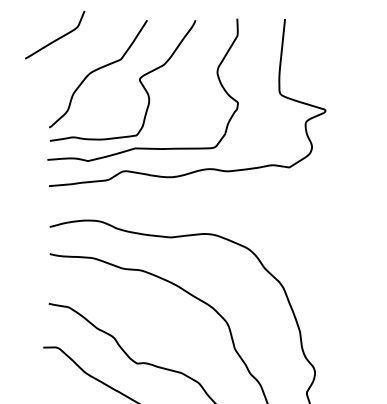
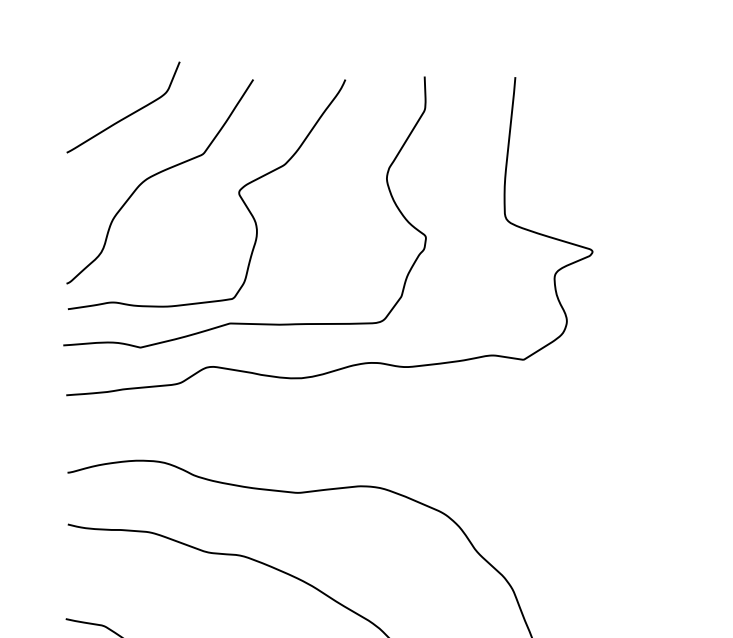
curve: (58, 37) -> (130, 112), moved

